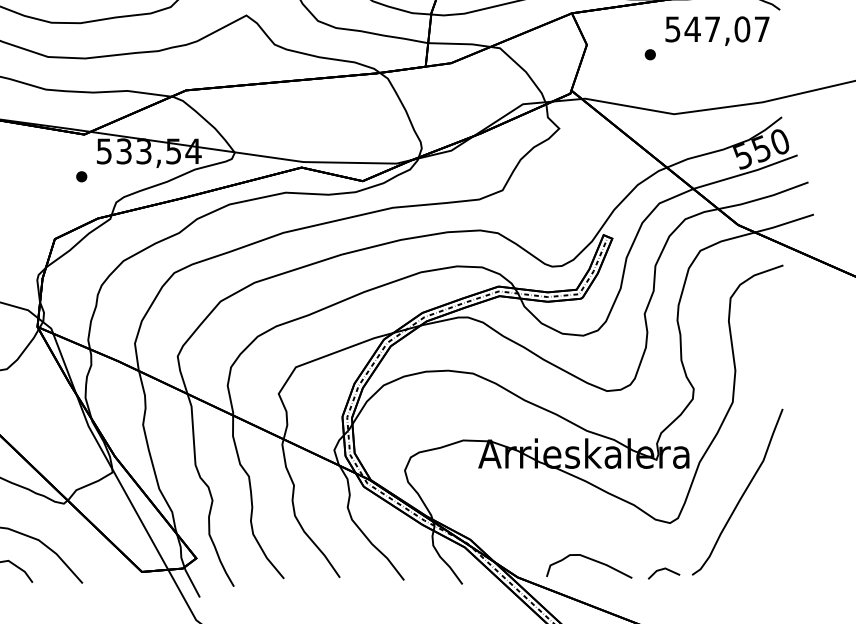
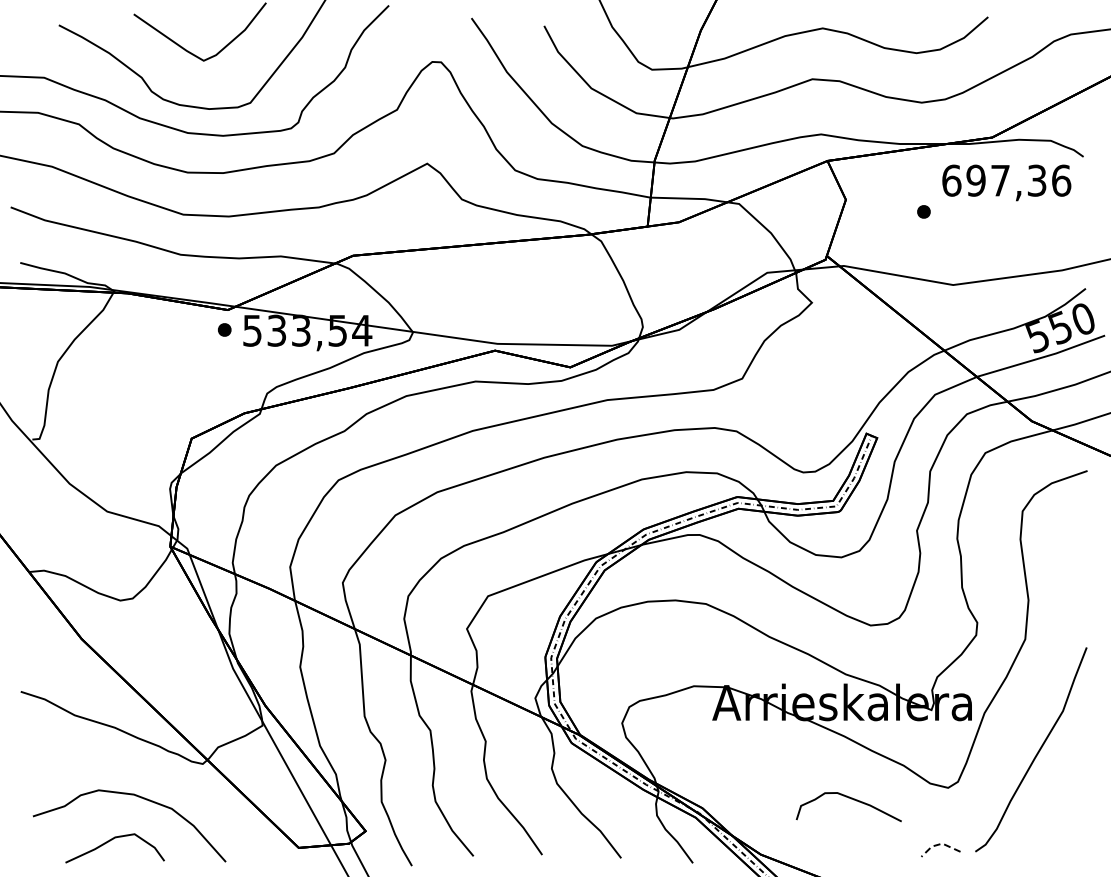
text: (717, 29) -> (1006, 180), 547,07 -> 697,36
part: (81, 176) -> (224, 329), moved
curve: (591, 560) -> (851, 799), moved
line: (662, 569) -> (939, 844), solid -> dashed

